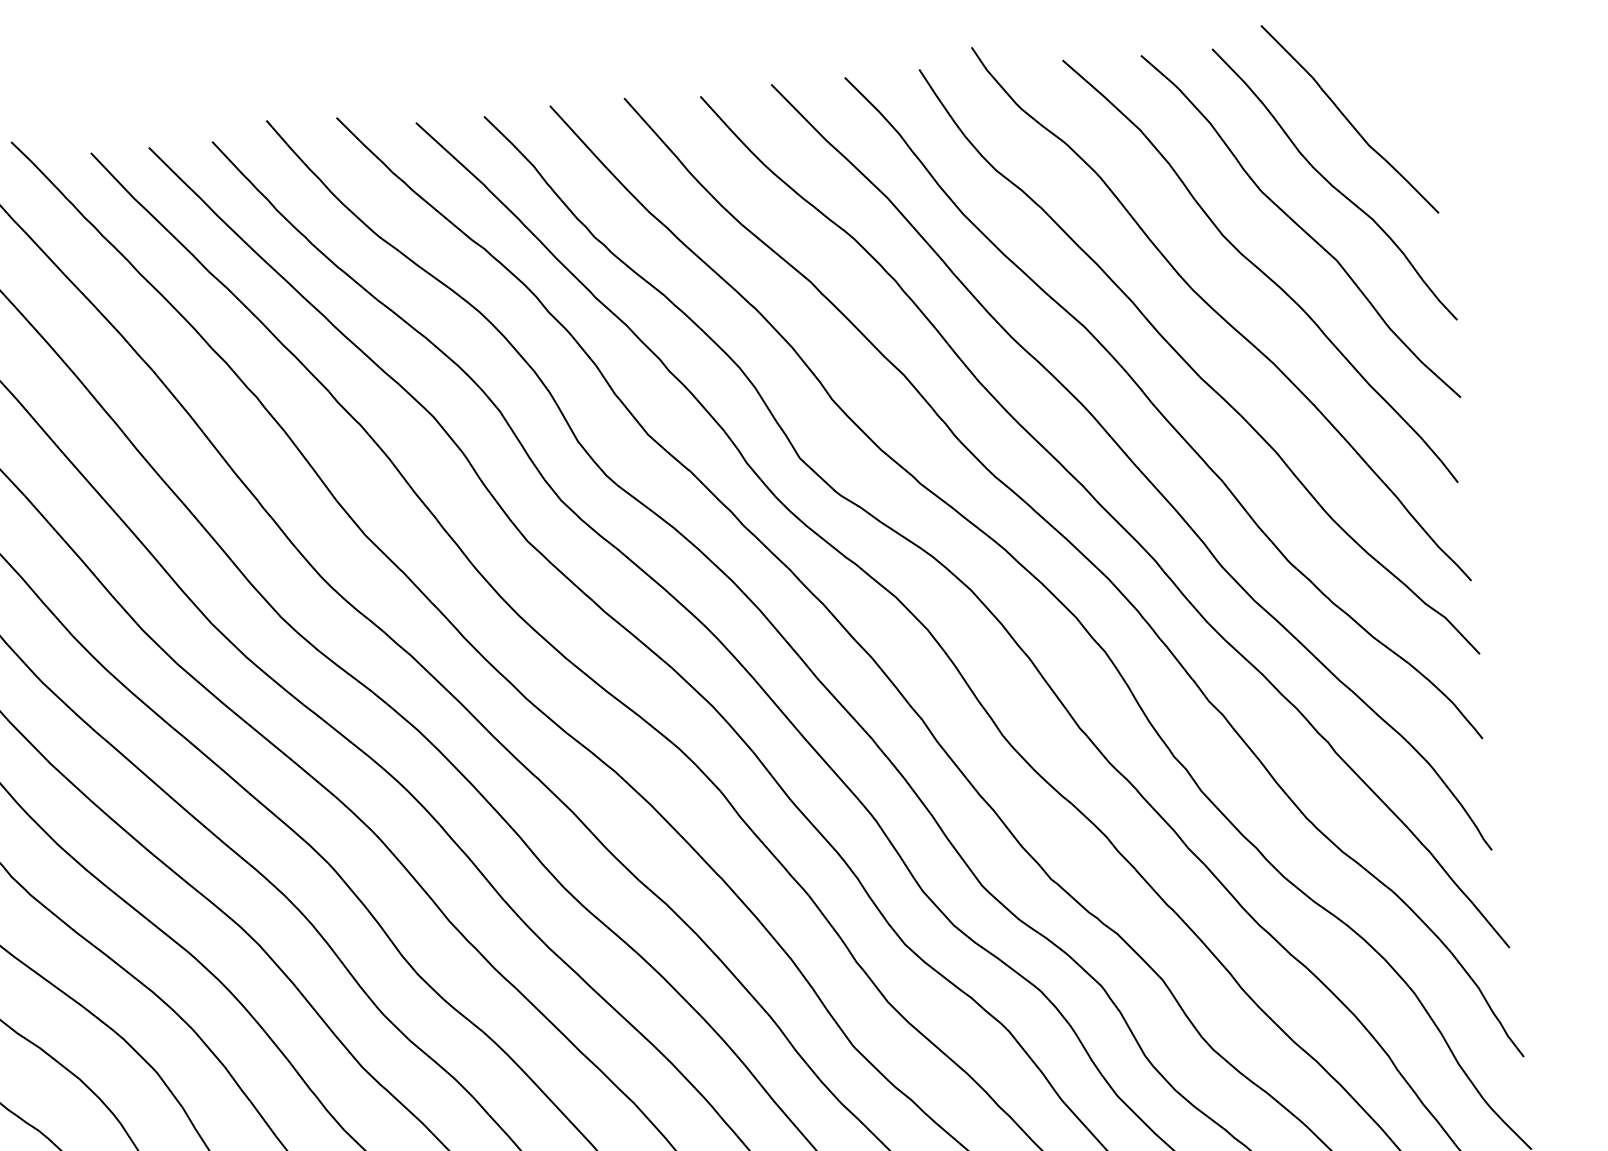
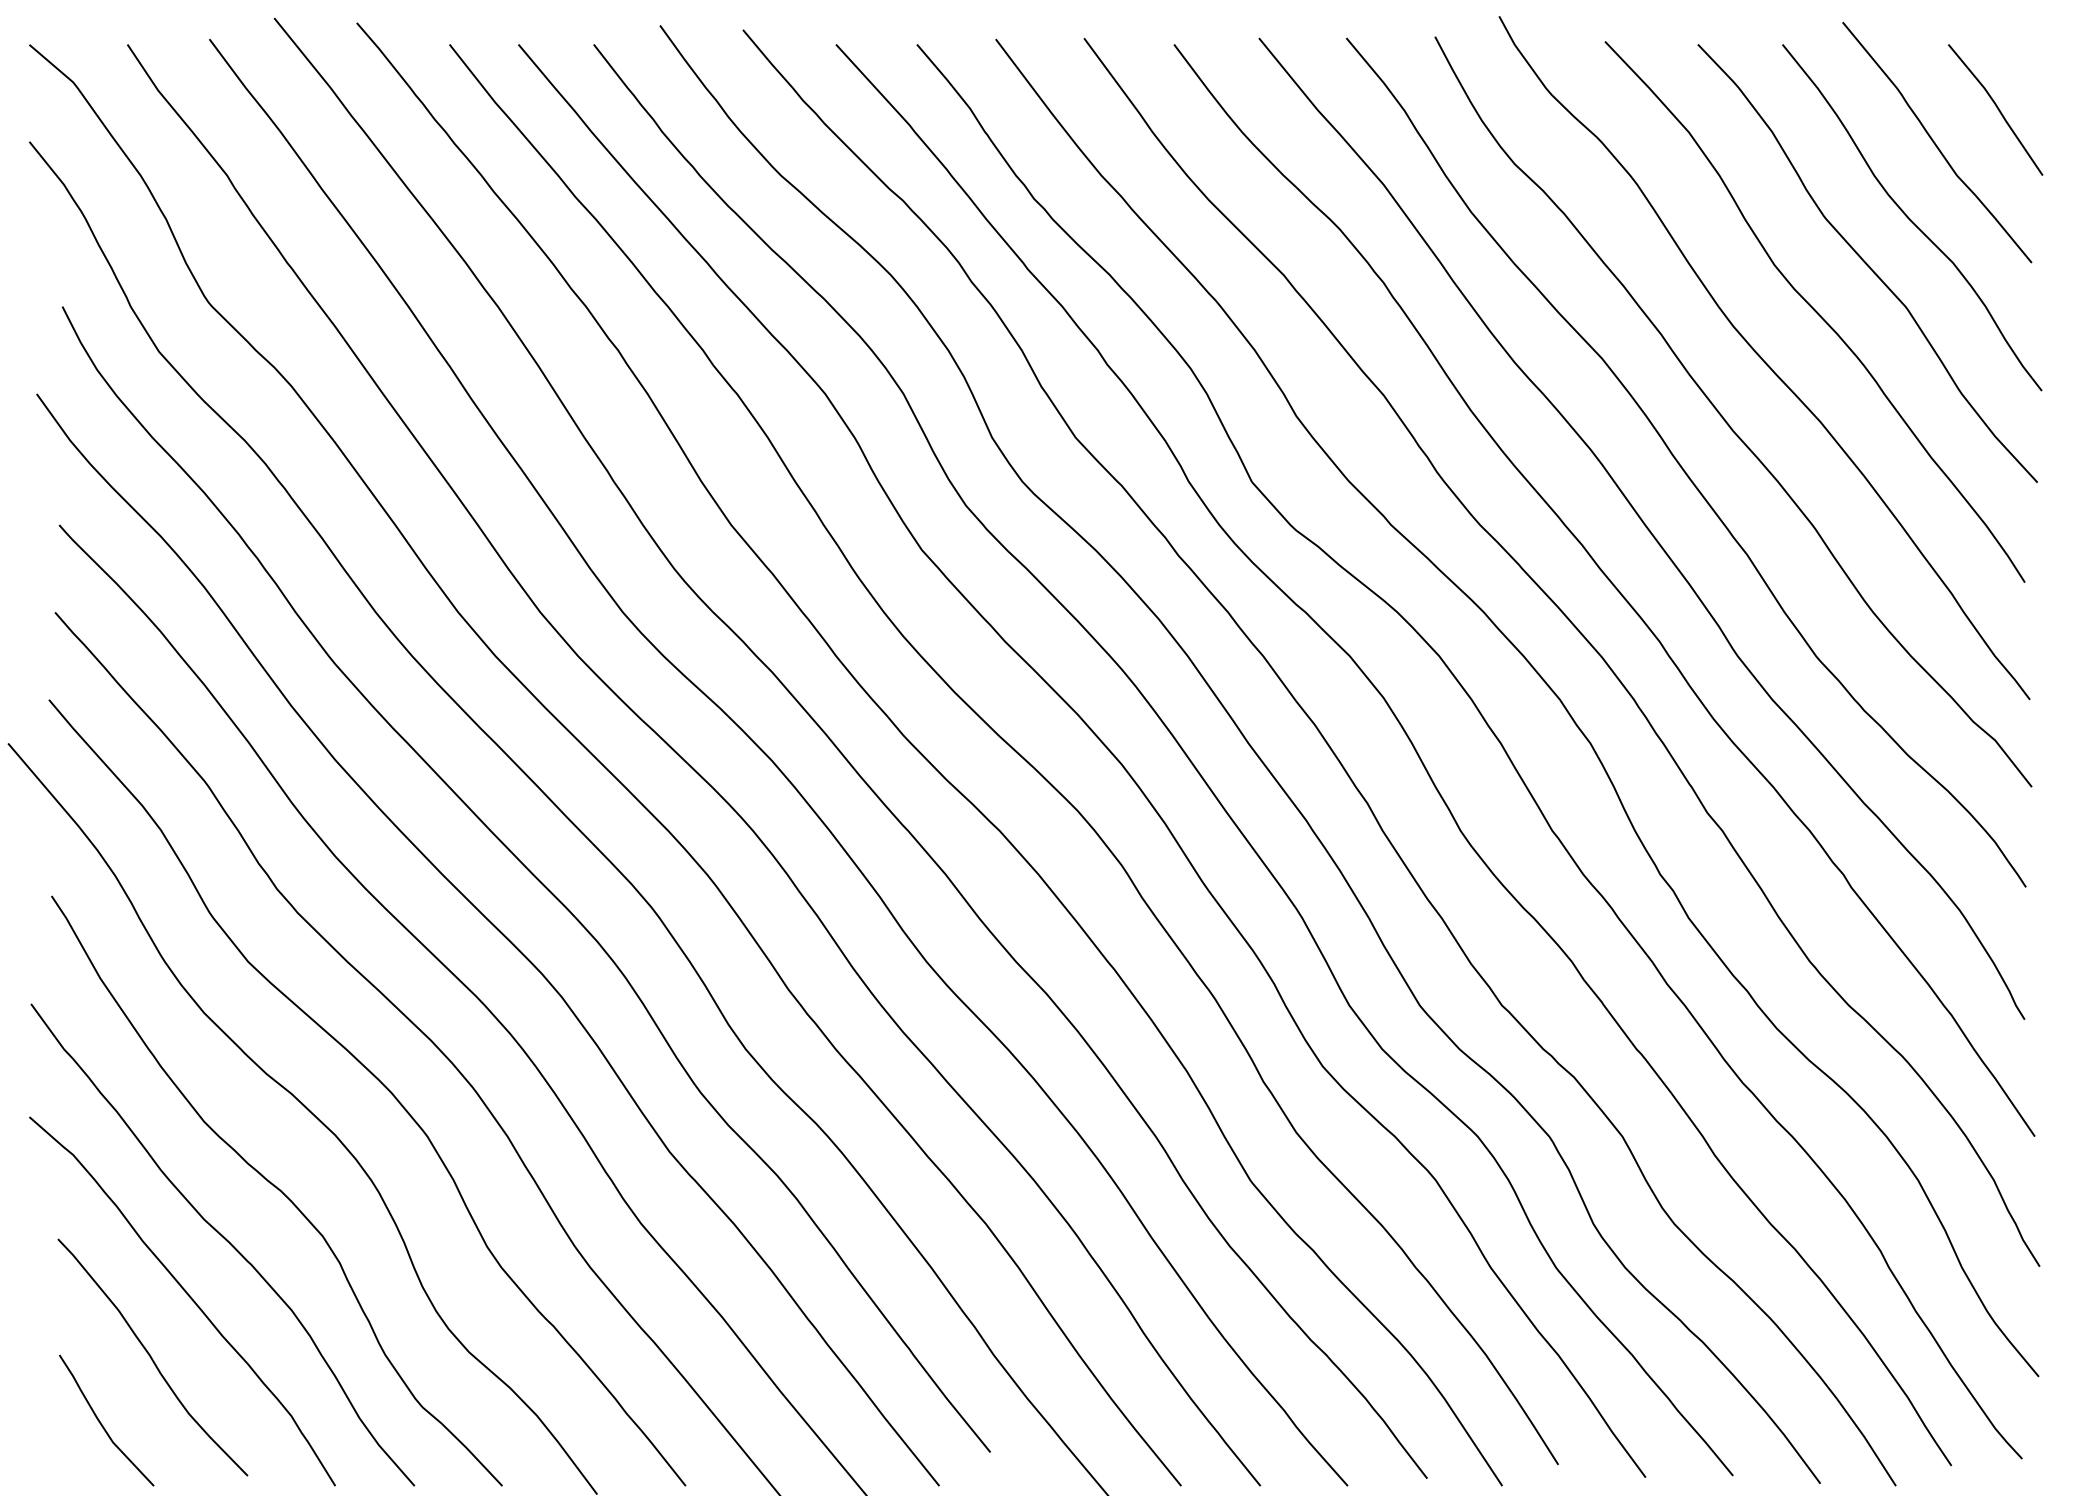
line: (1398, 86) -> (1997, 109), added

